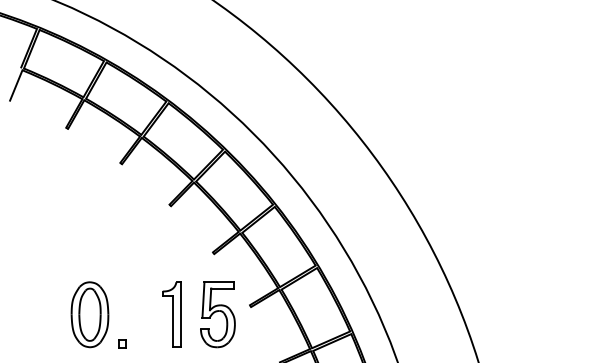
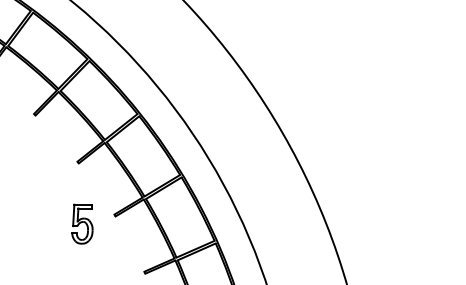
part: (171, 314) -> (35, 223), removed
part: (217, 314) -> (81, 223), size x0.6

